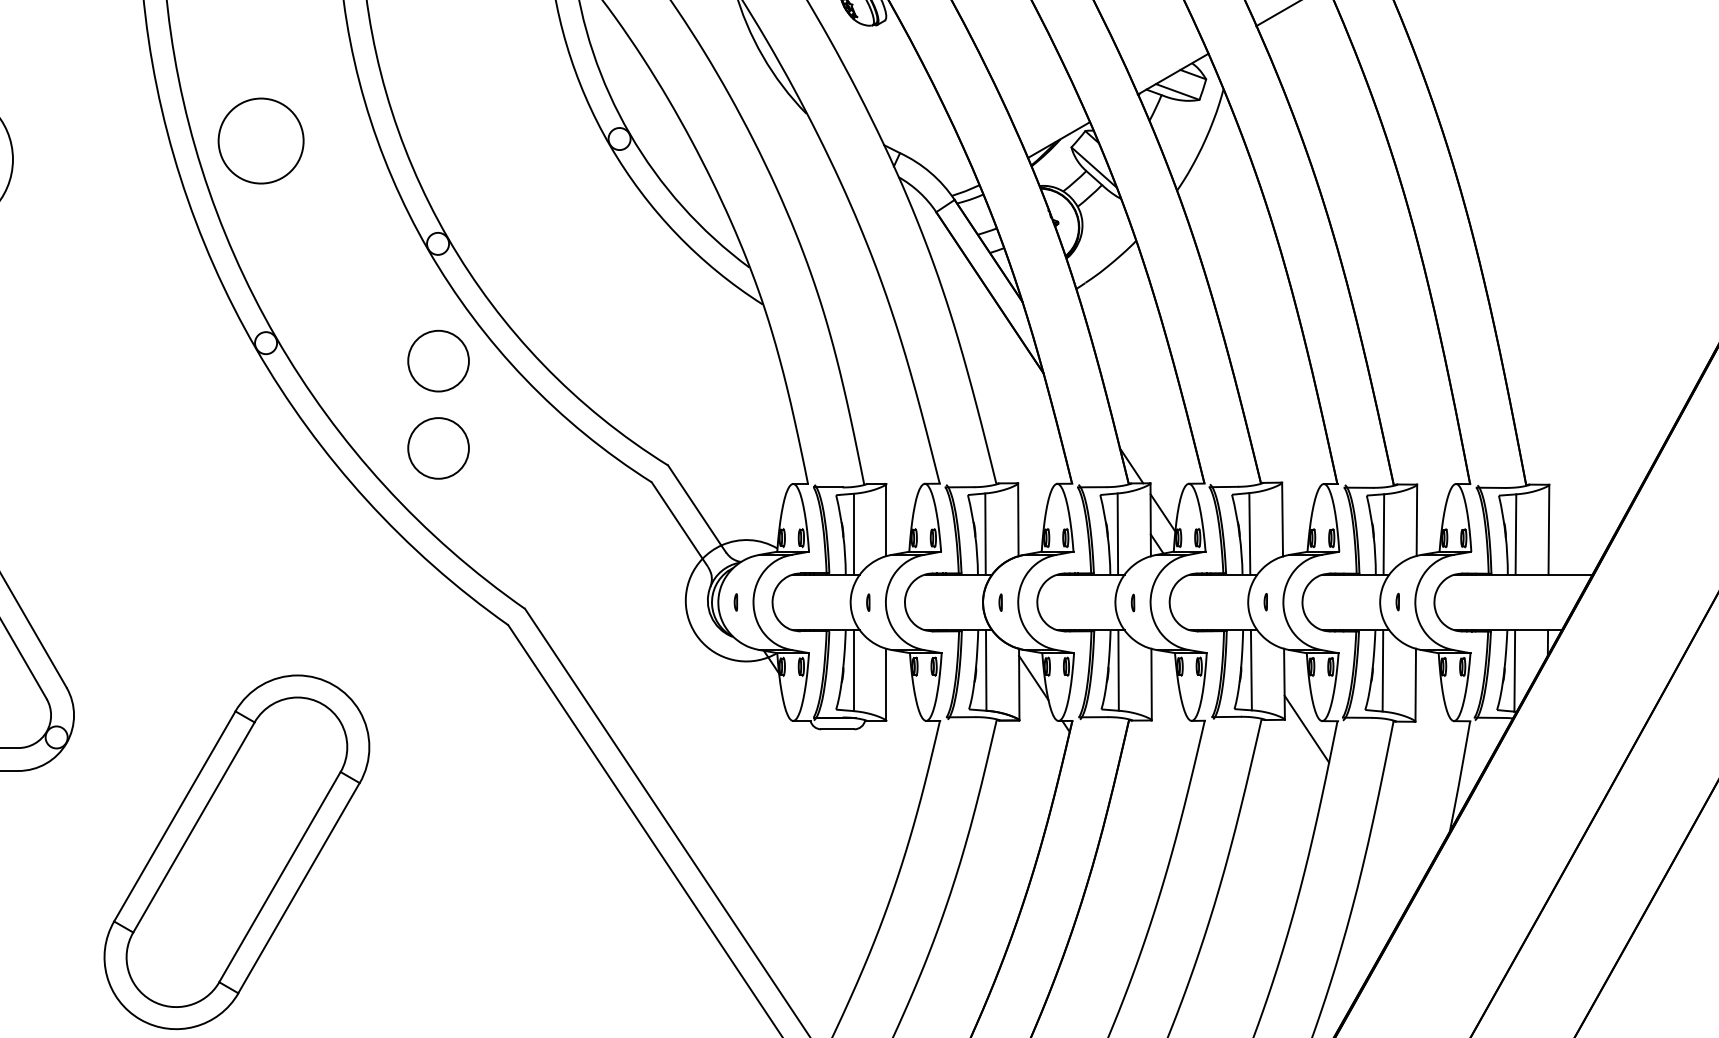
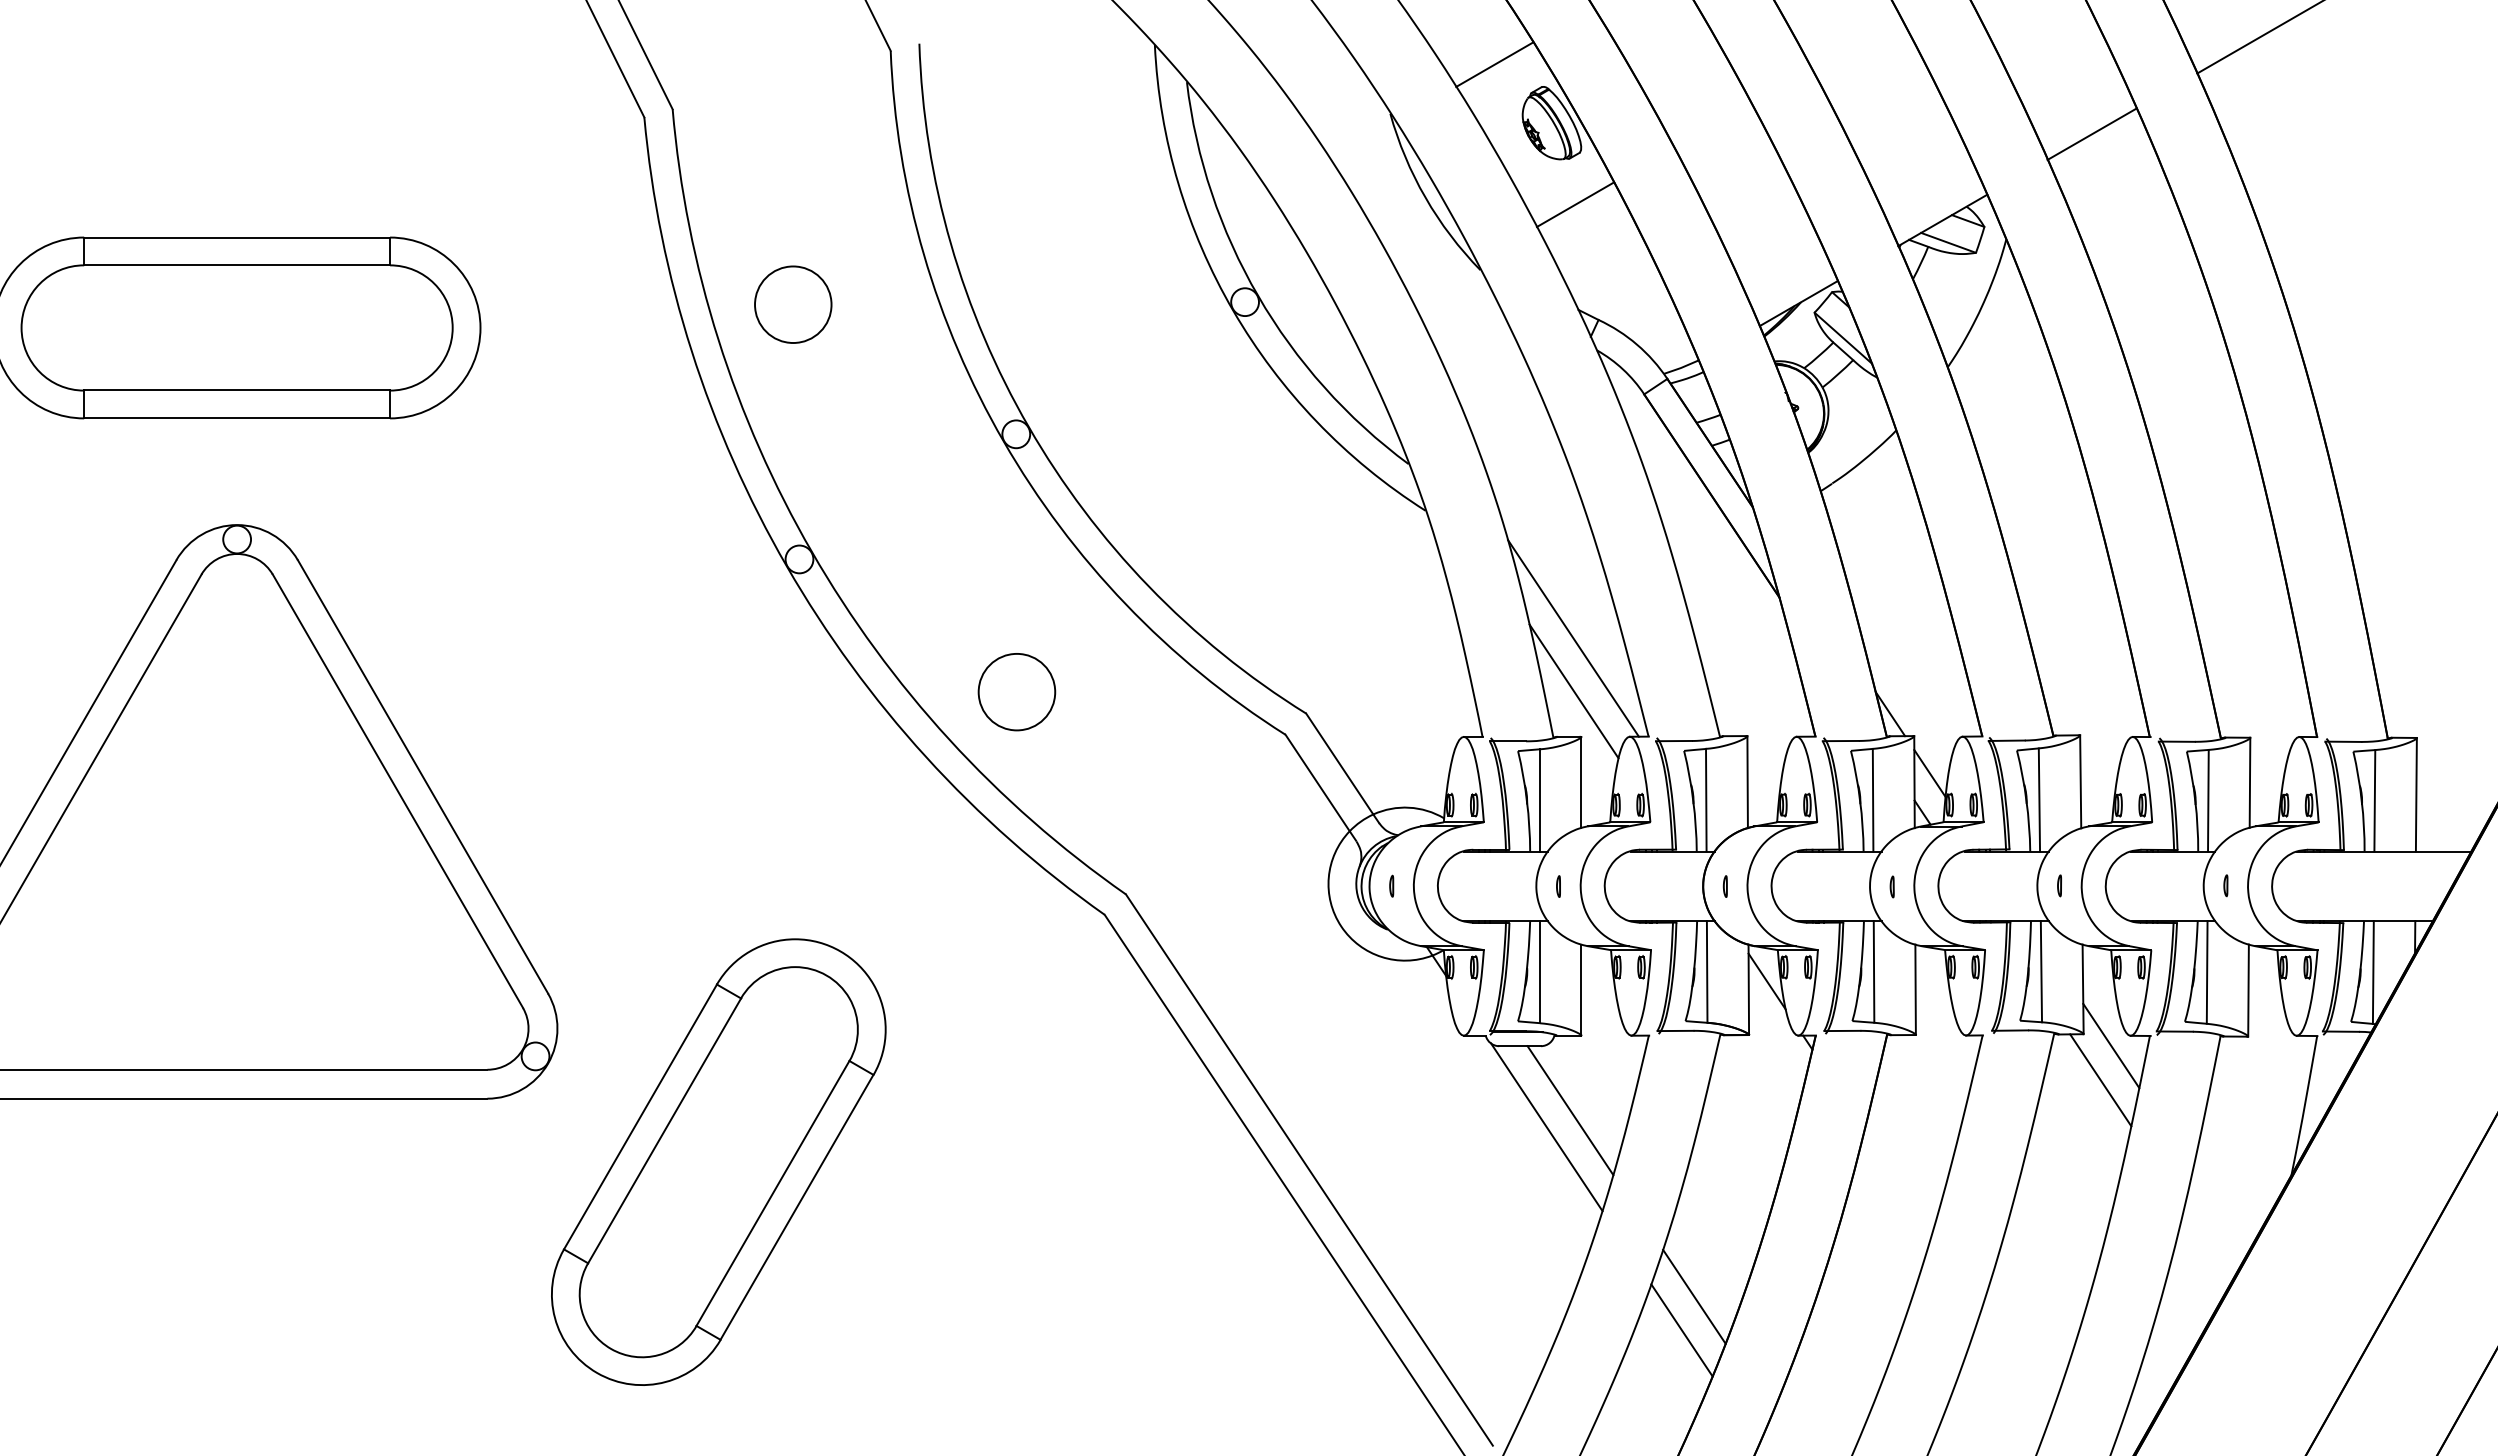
line: (881, 61) -> (1575, 204), added
circle: (261, 140) -> (793, 304), size x0.71
circle: (438, 361) -> (1016, 582), removed
line: (880, 405) -> (1573, 638), added
line: (880, 447) -> (1573, 691), added
line: (1298, 756) -> (2100, 1080), added
line: (877, 780) -> (1570, 1110), added
line: (858, 793) -> (1546, 1127), added
part: (236, 851) -> (718, 1161), moved
line: (976, 927) -> (1694, 1296), added
line: (965, 954) -> (1681, 1330), added

